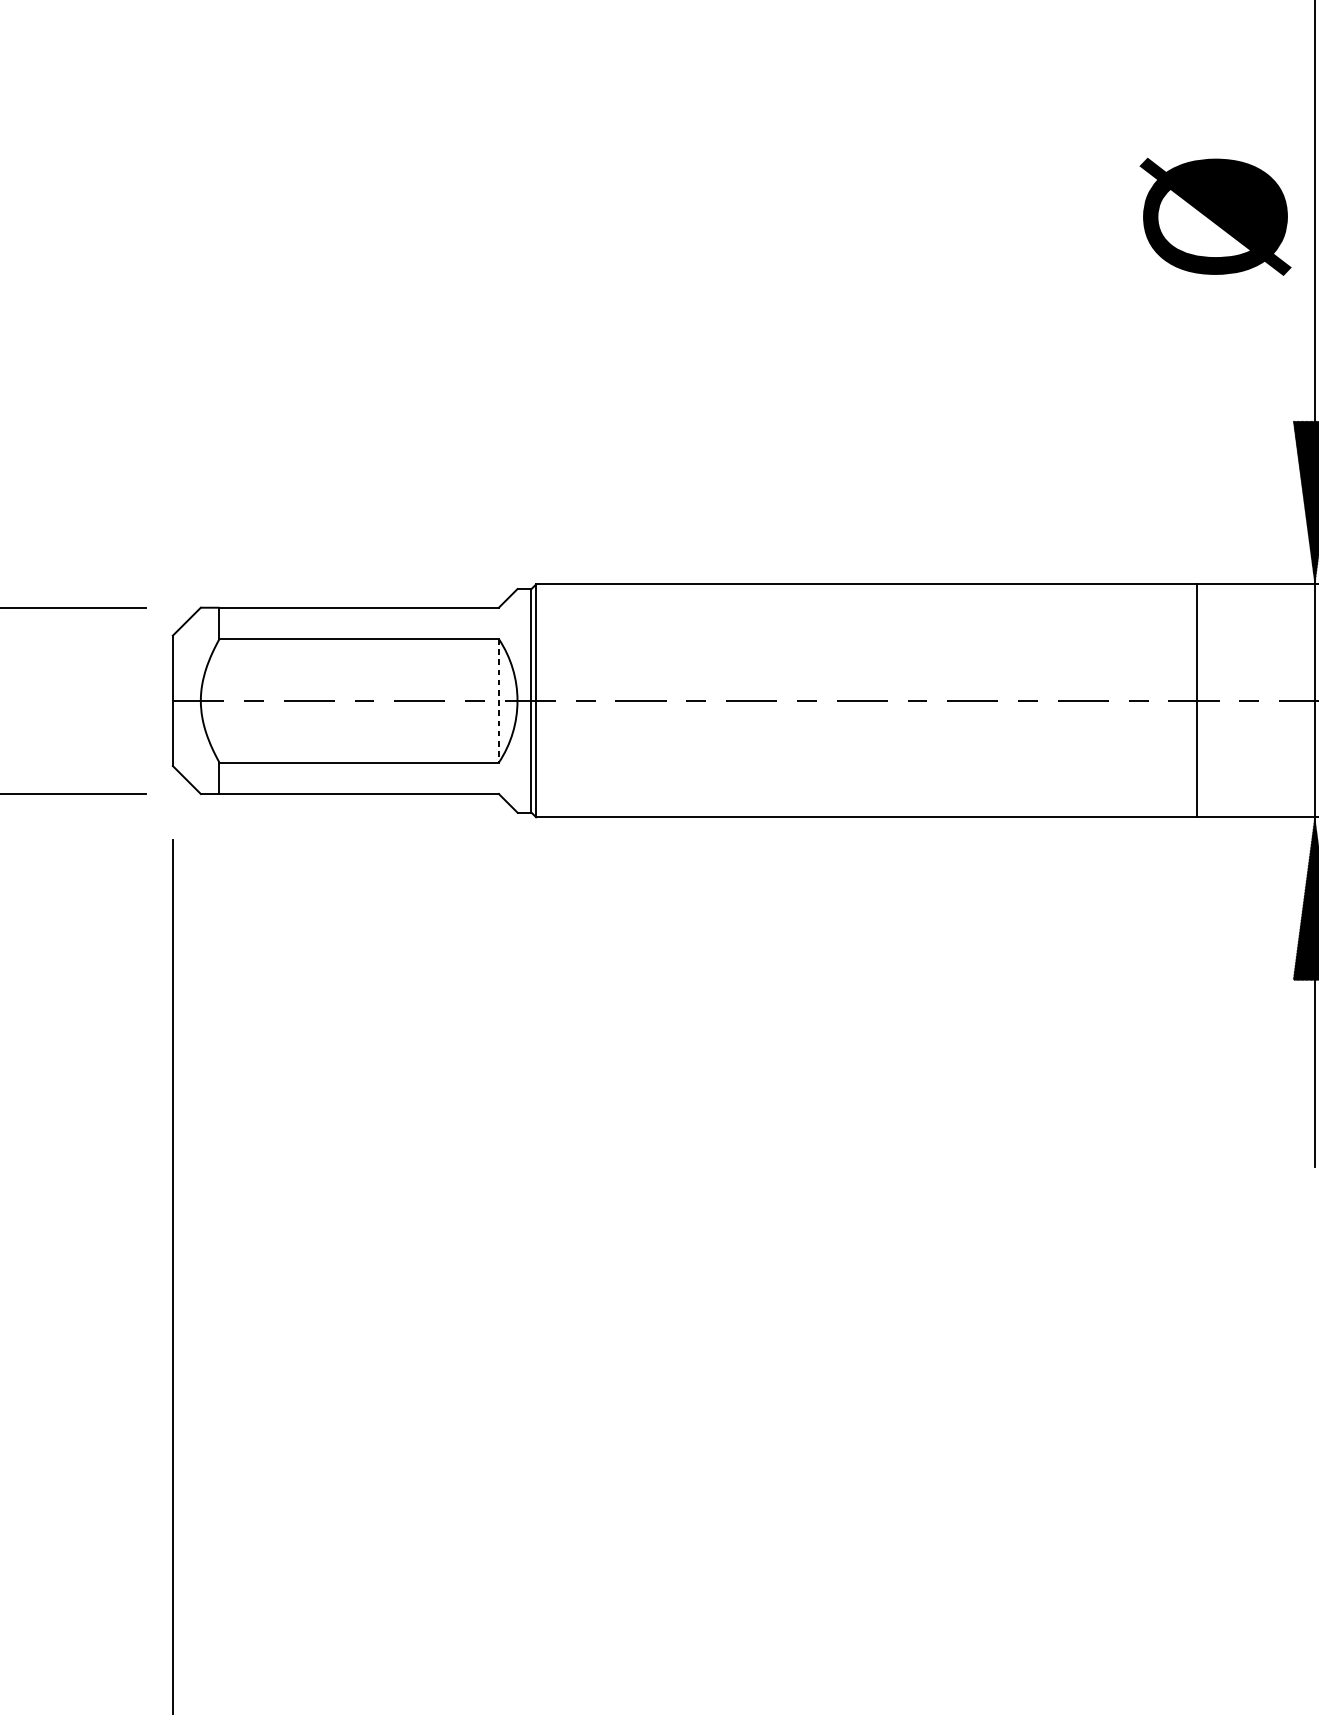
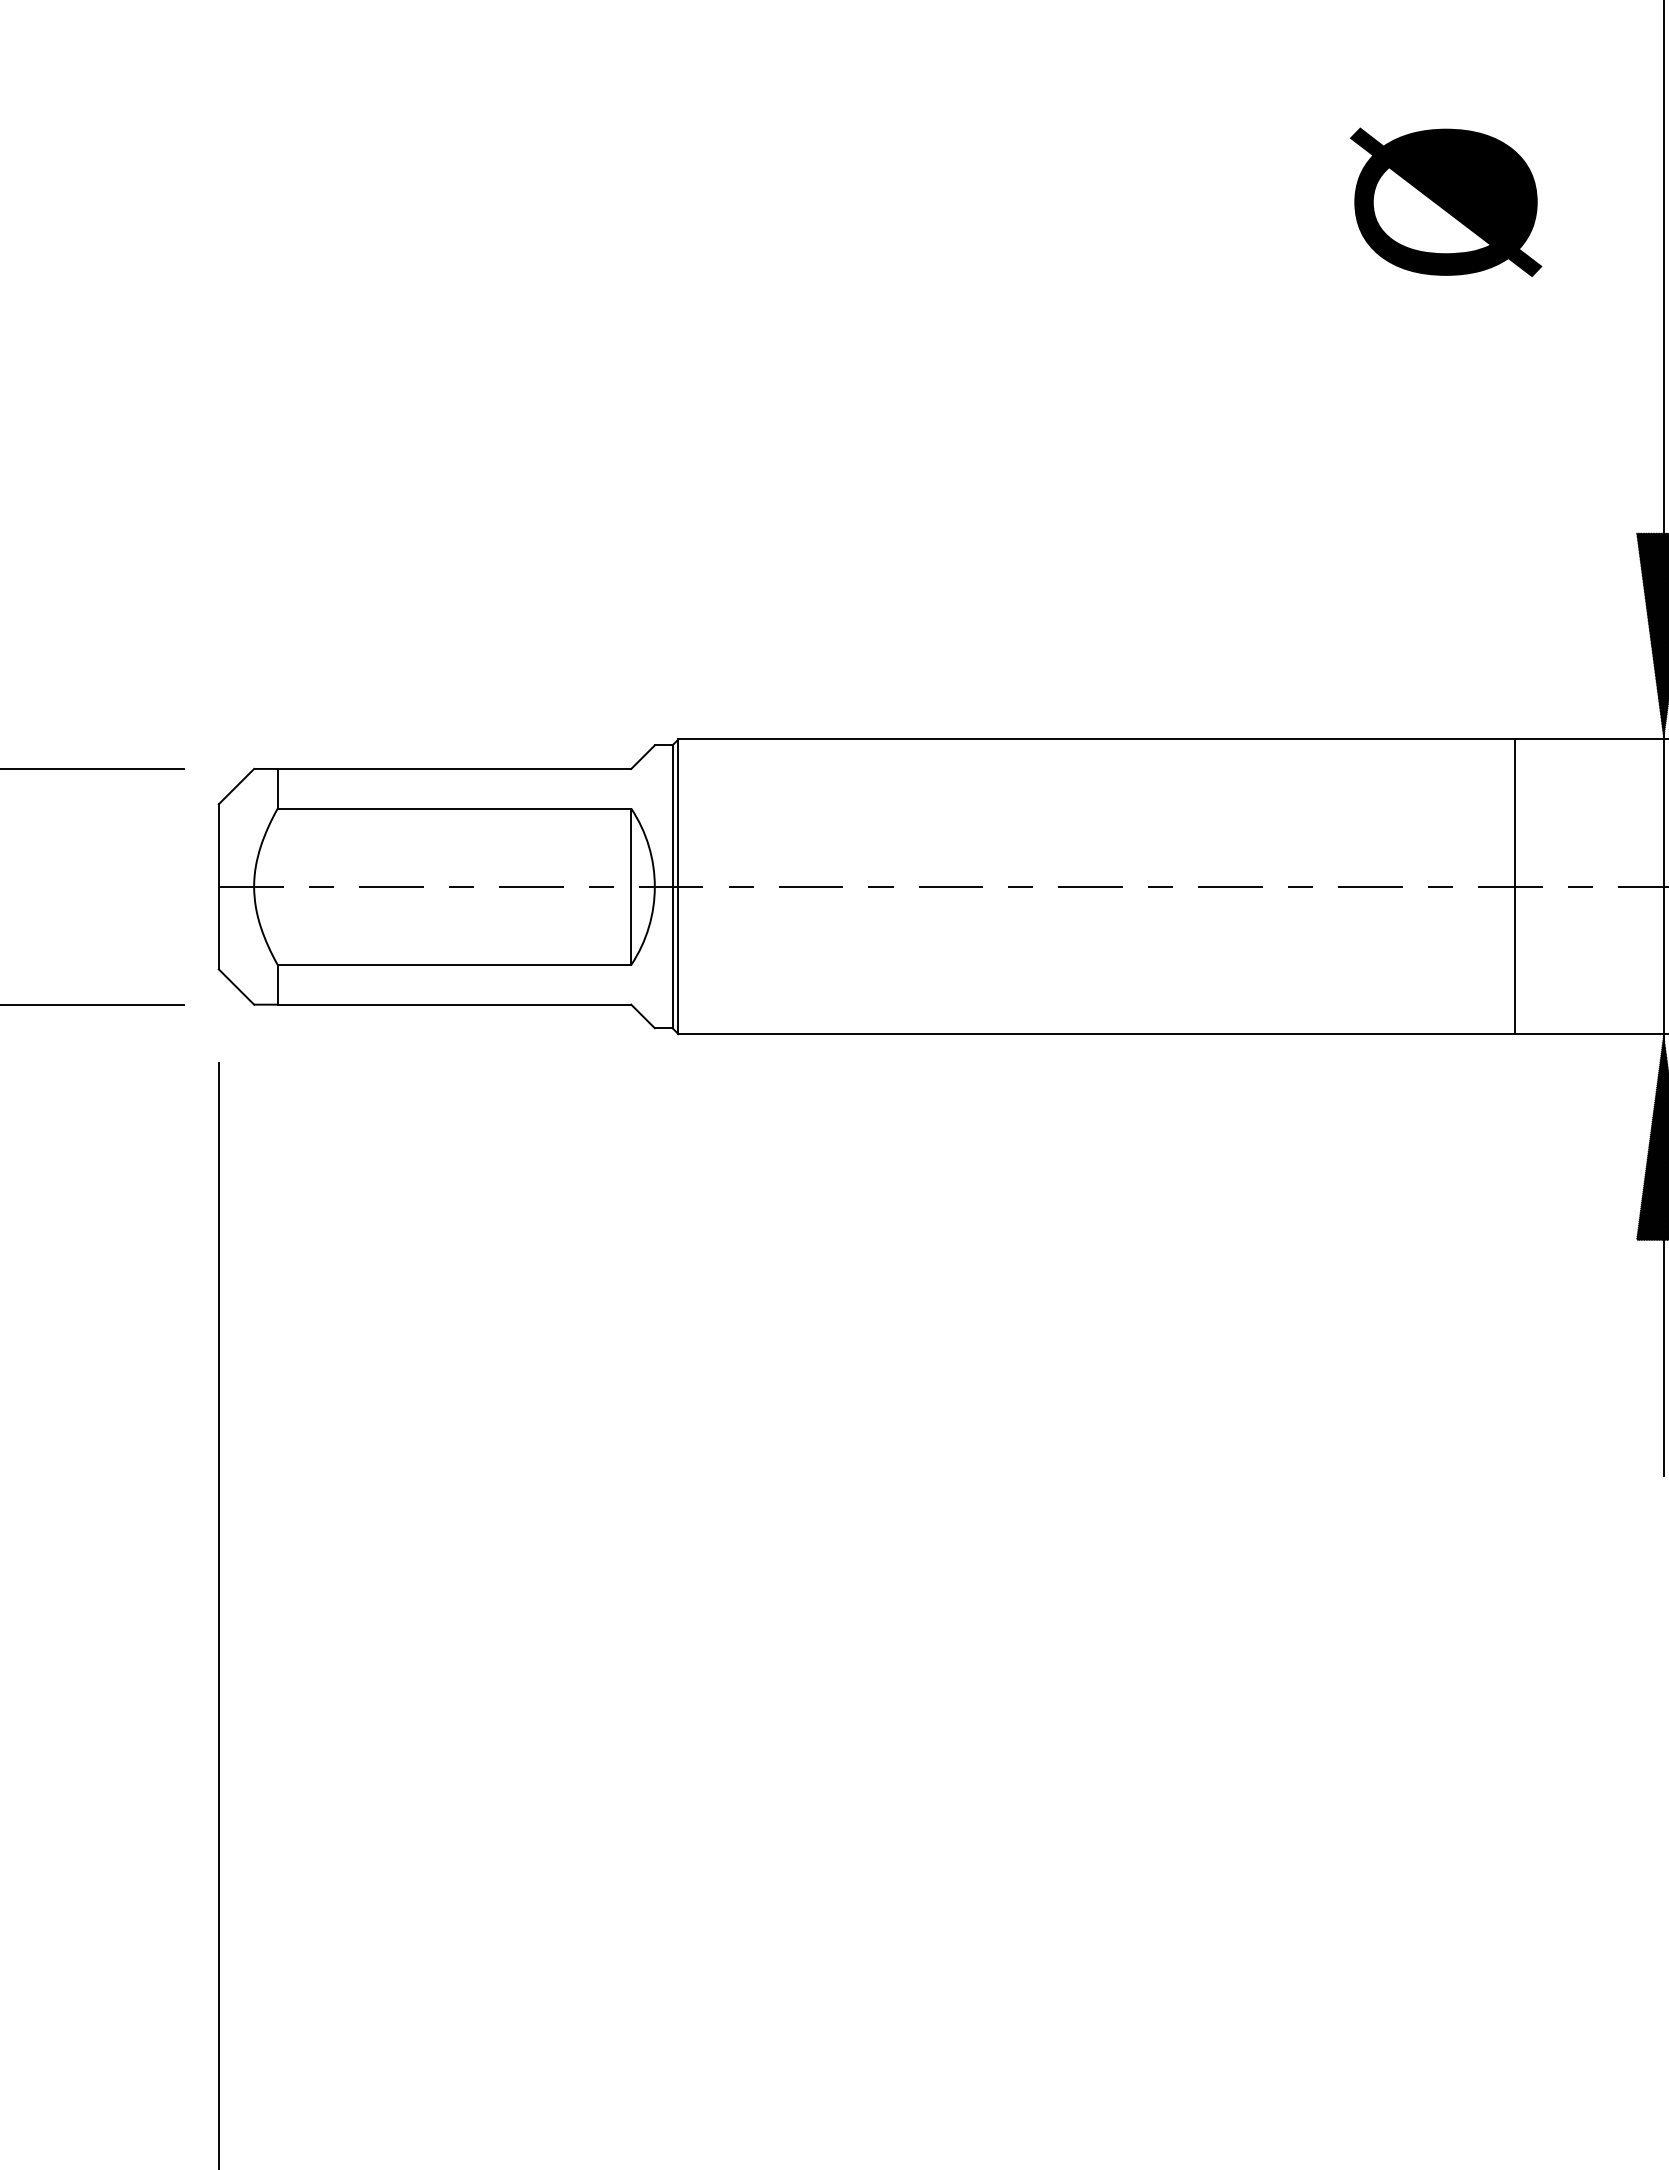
text: (1215, 216) -> (1446, 201), moved
line: (499, 701) -> (631, 887), dashed -> solid

